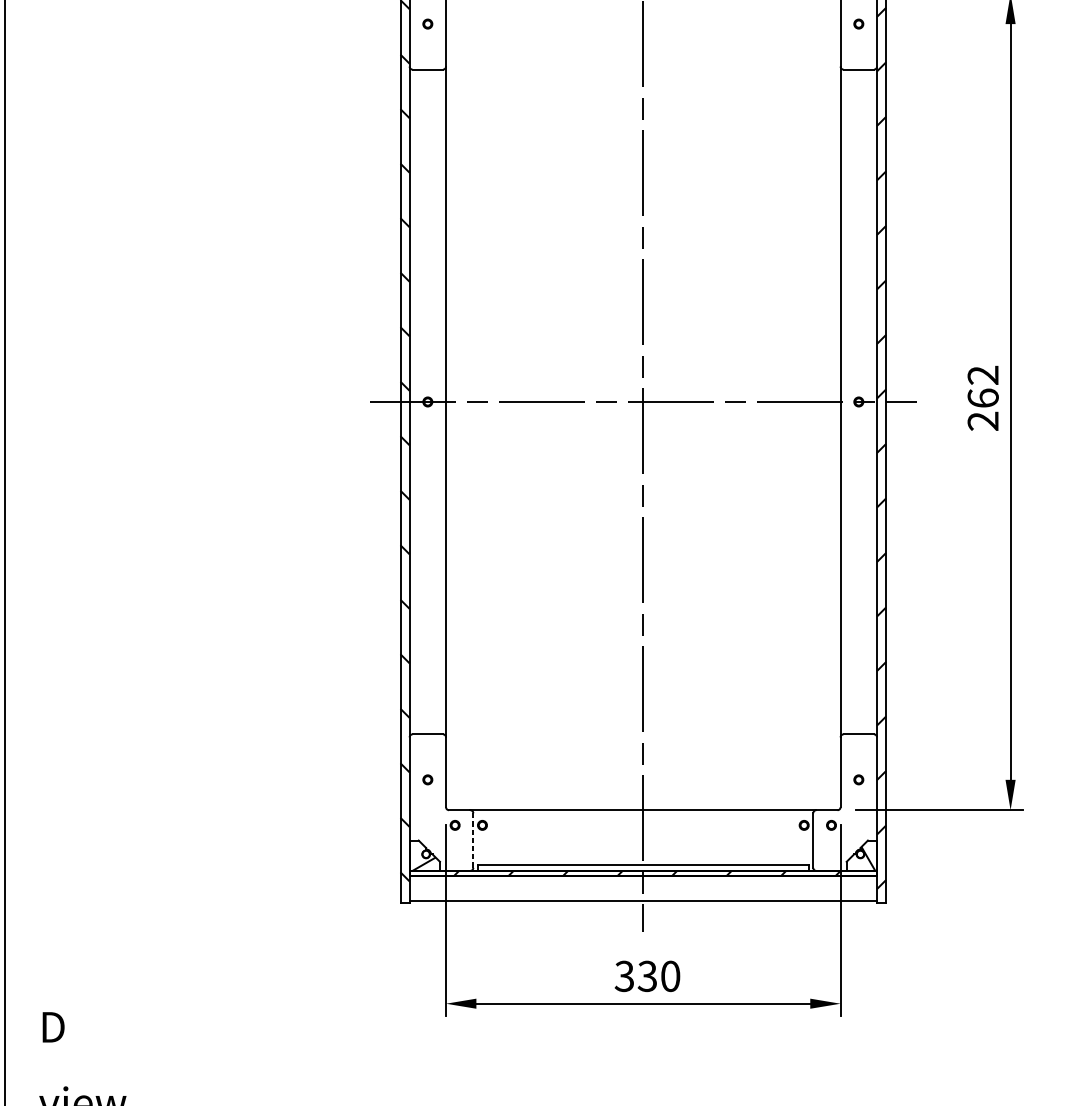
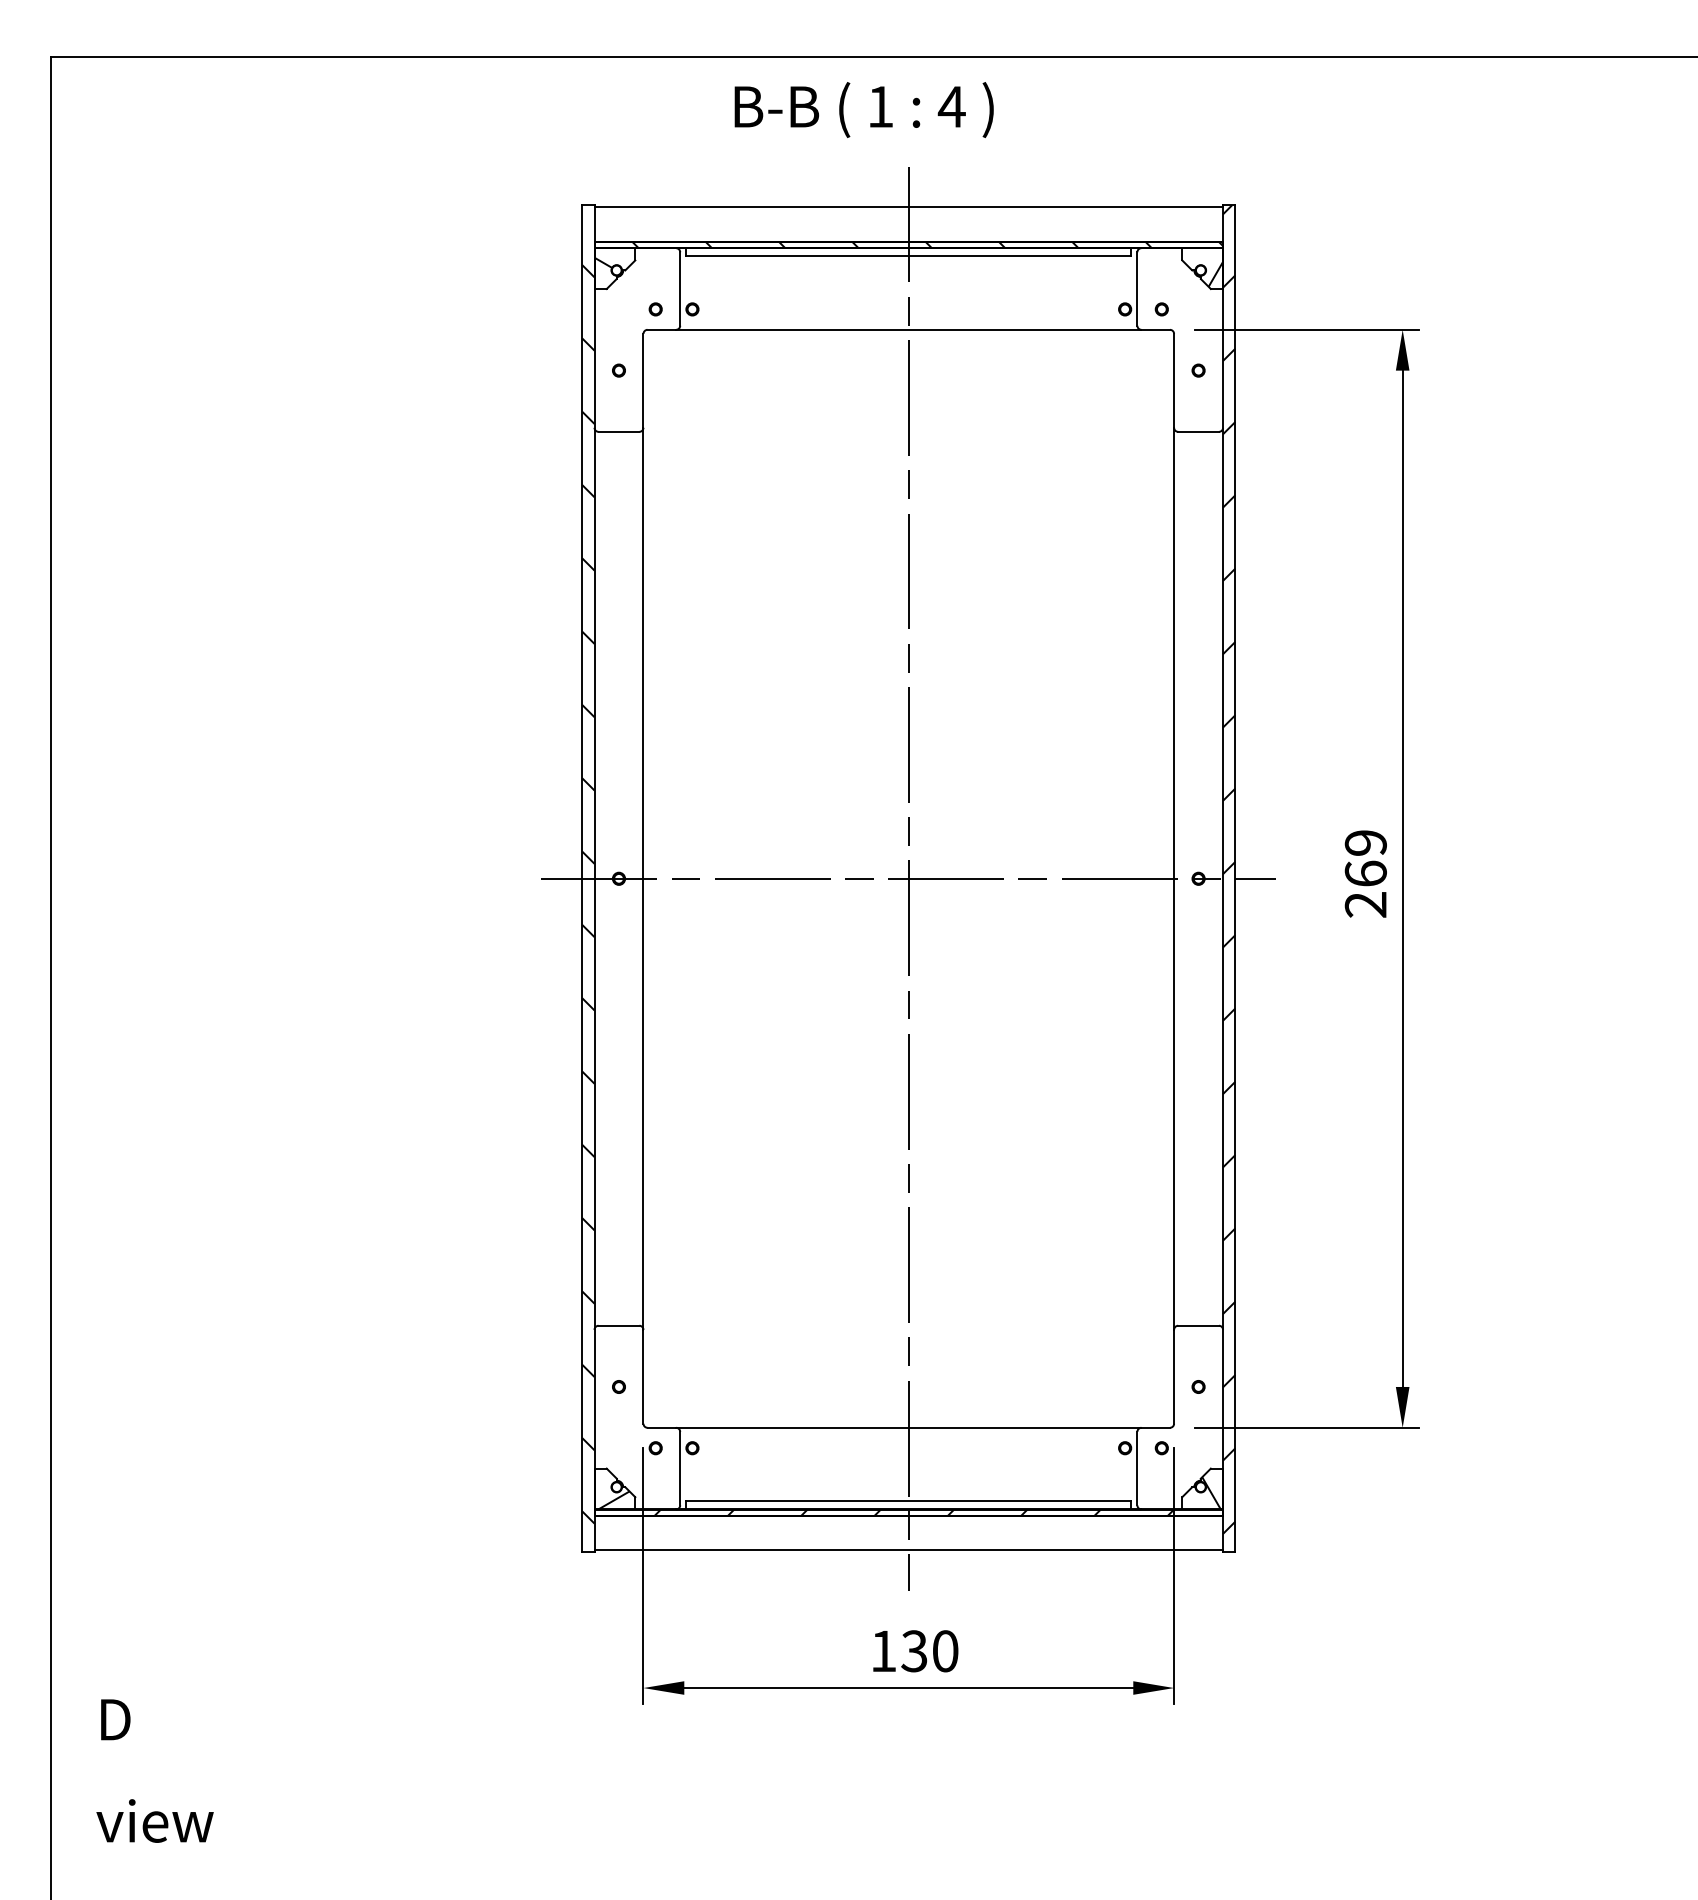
text: (982, 374) -> (1365, 842), 262 -> 269
line: (473, 840) -> (680, 1468), dashed -> solid
text: (624, 976) -> (883, 1651), 330 -> 130

